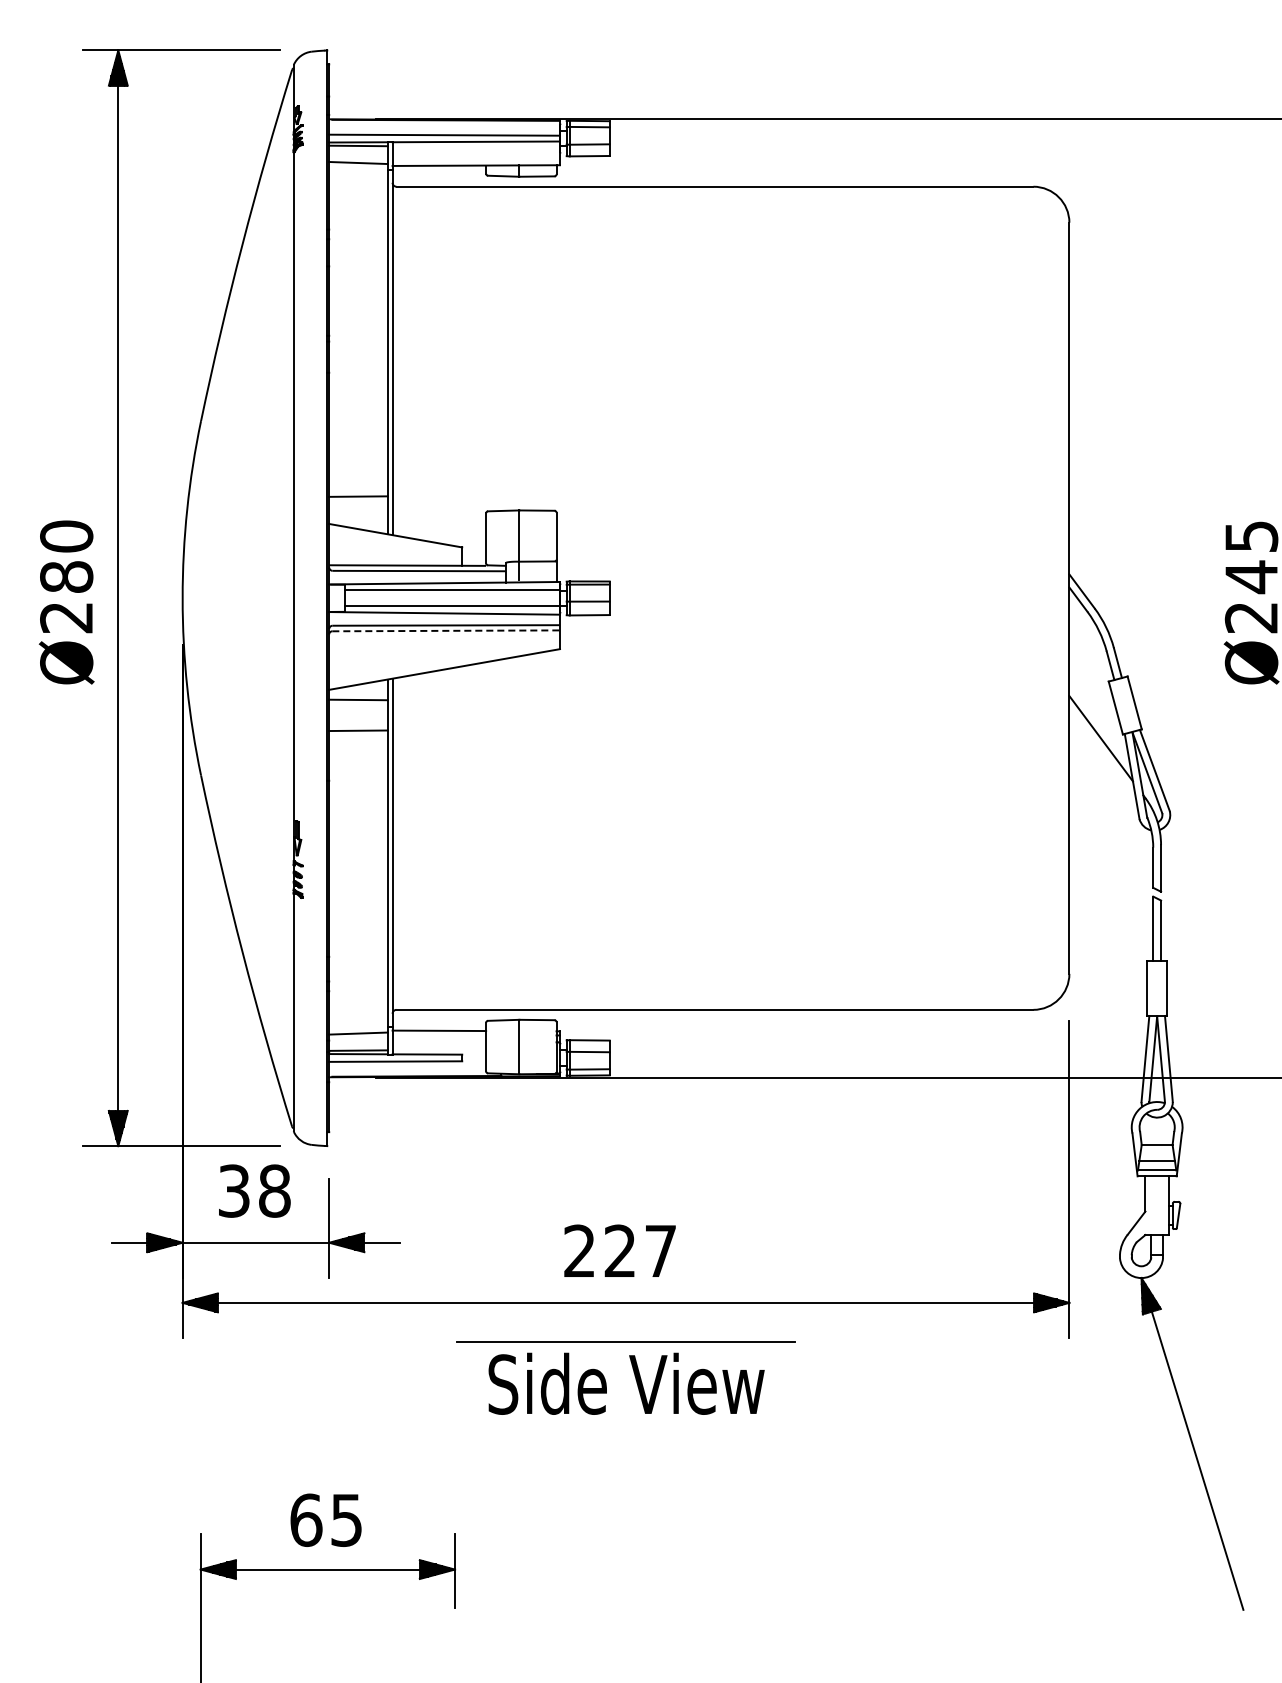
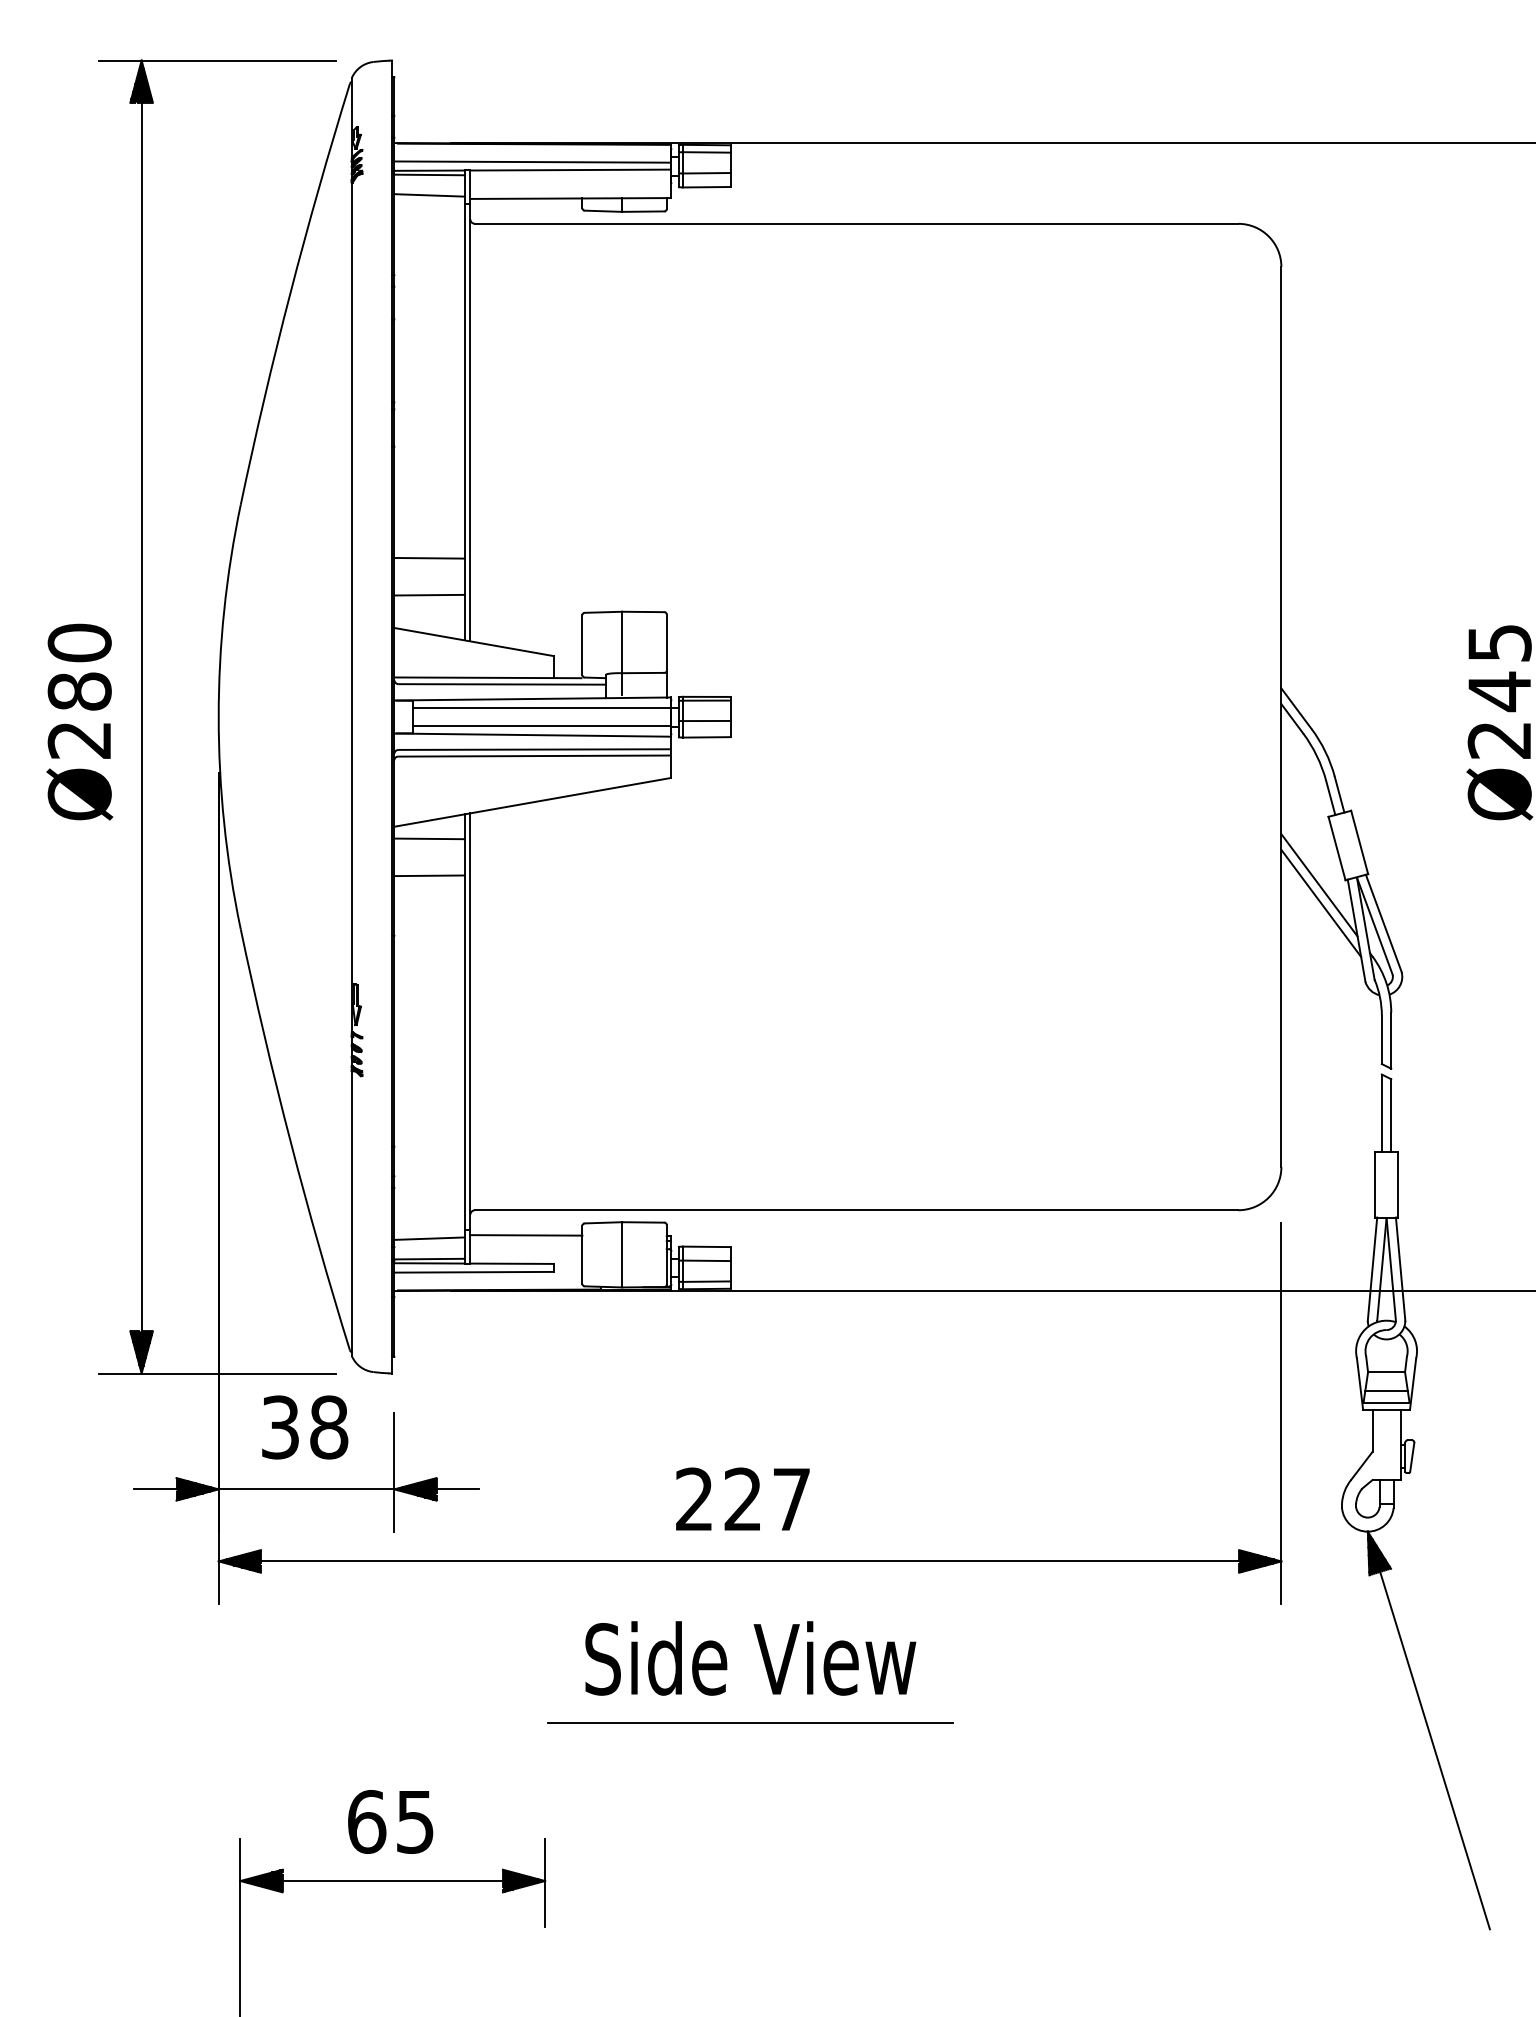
line: (358, 465) -> (429, 557), added
line: (445, 630) -> (533, 755), dashed -> solid
line: (1102, 753) -> (1321, 903), added
line: (625, 1341) -> (749, 1721), moved

